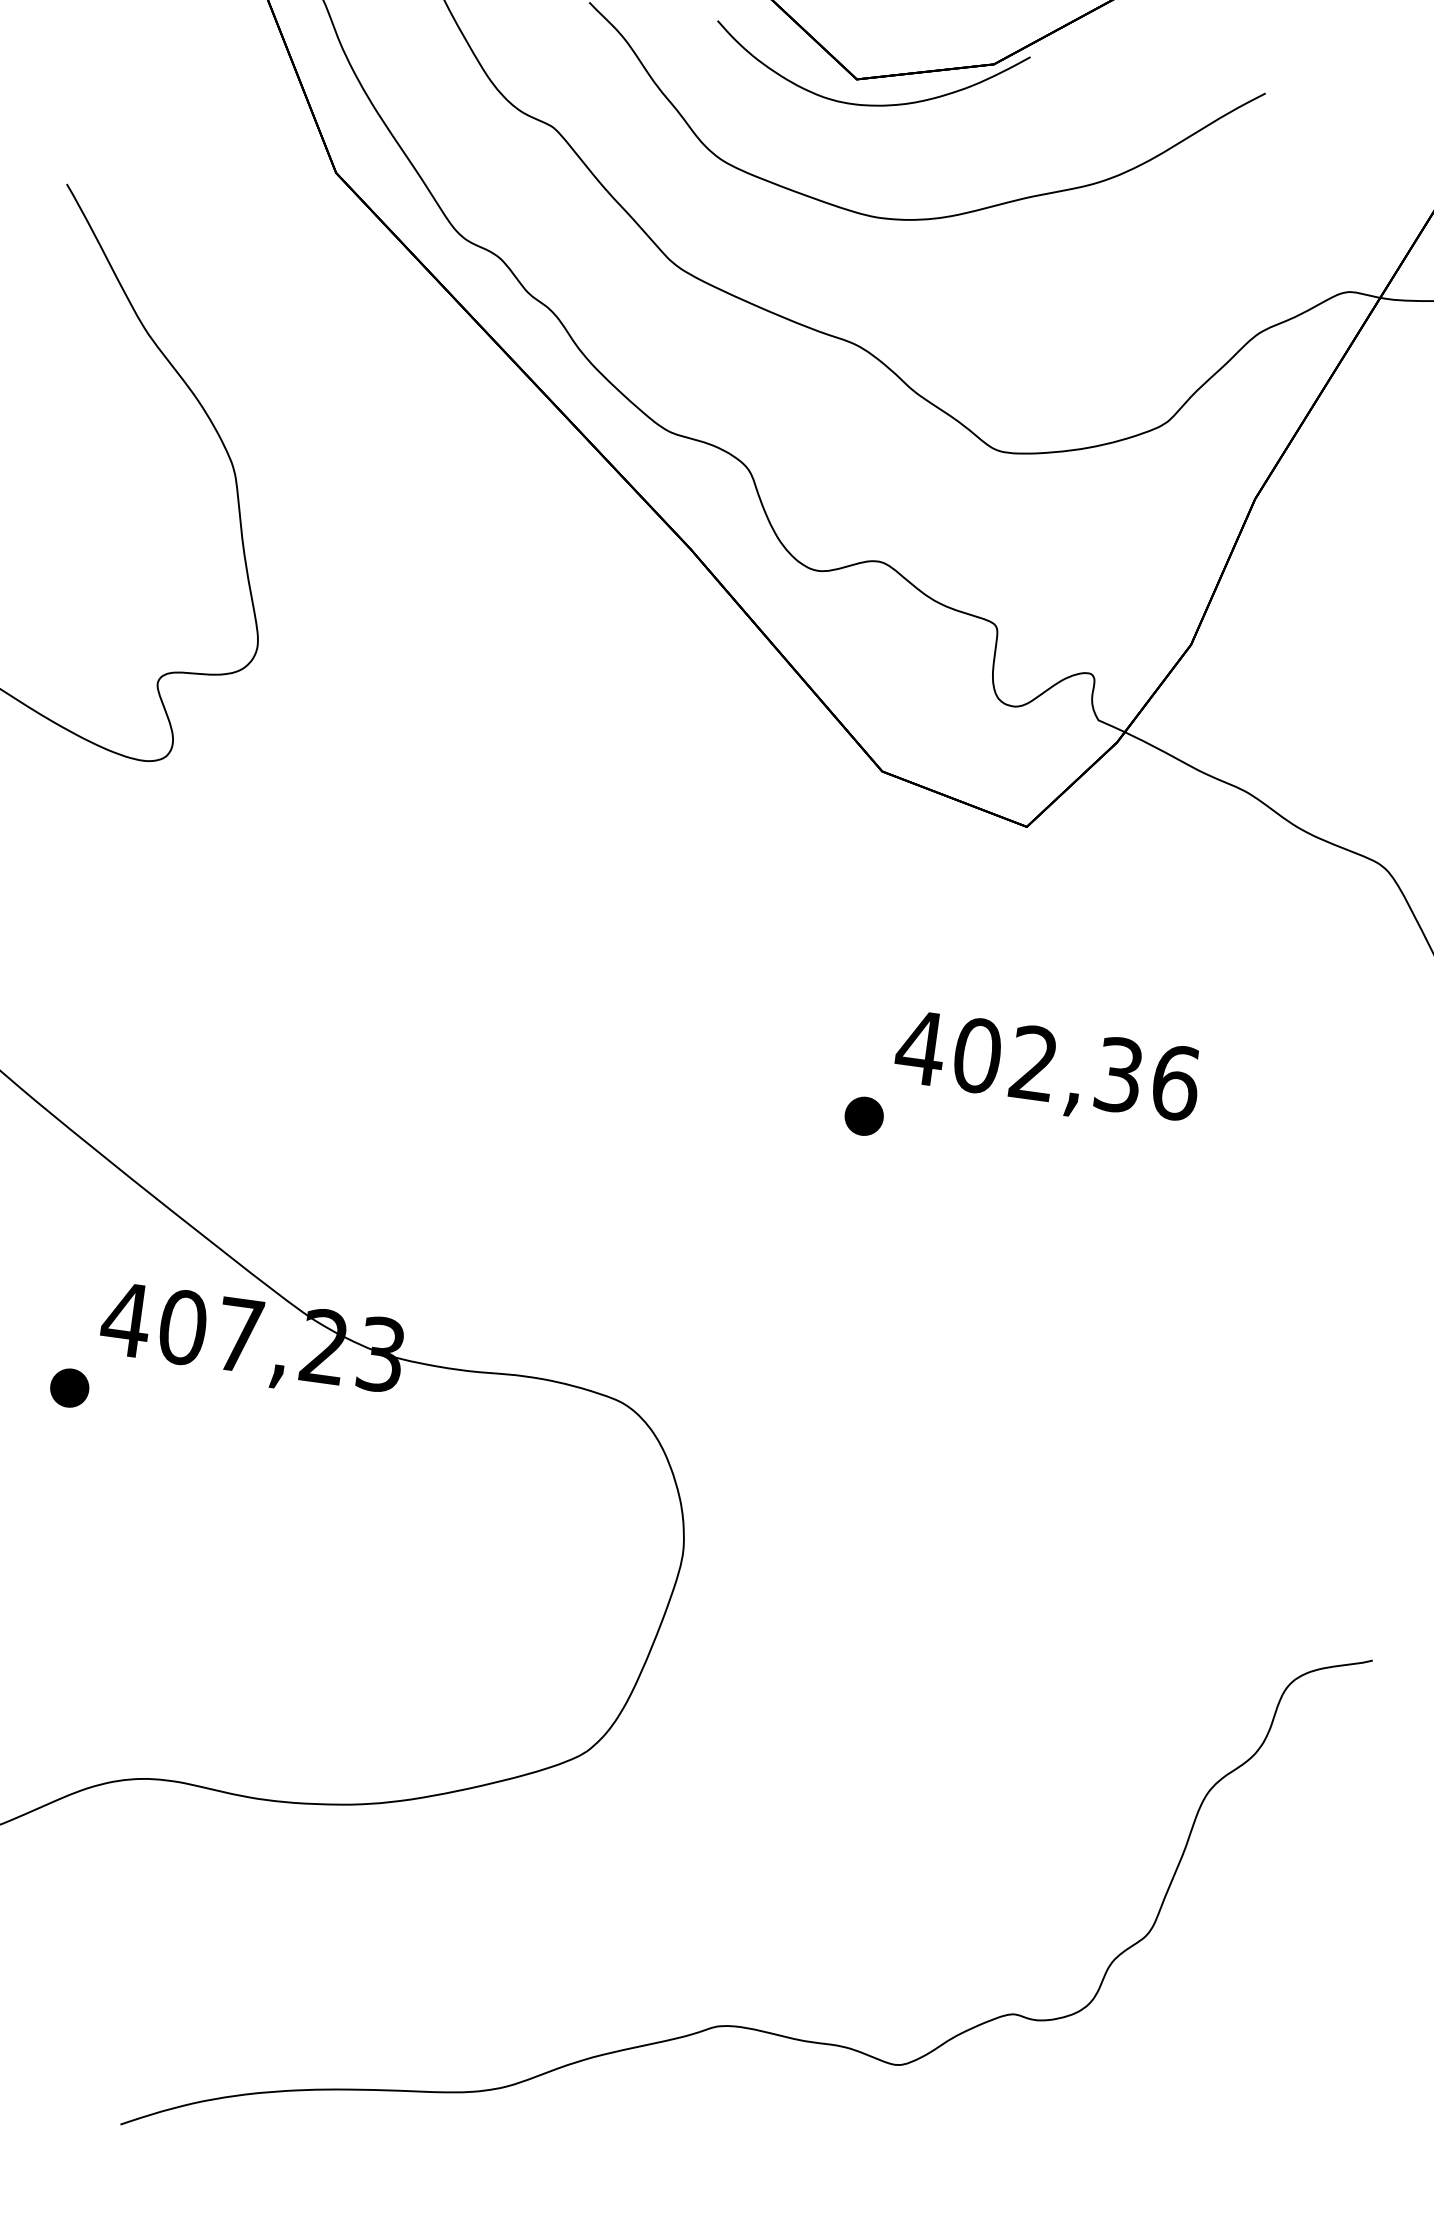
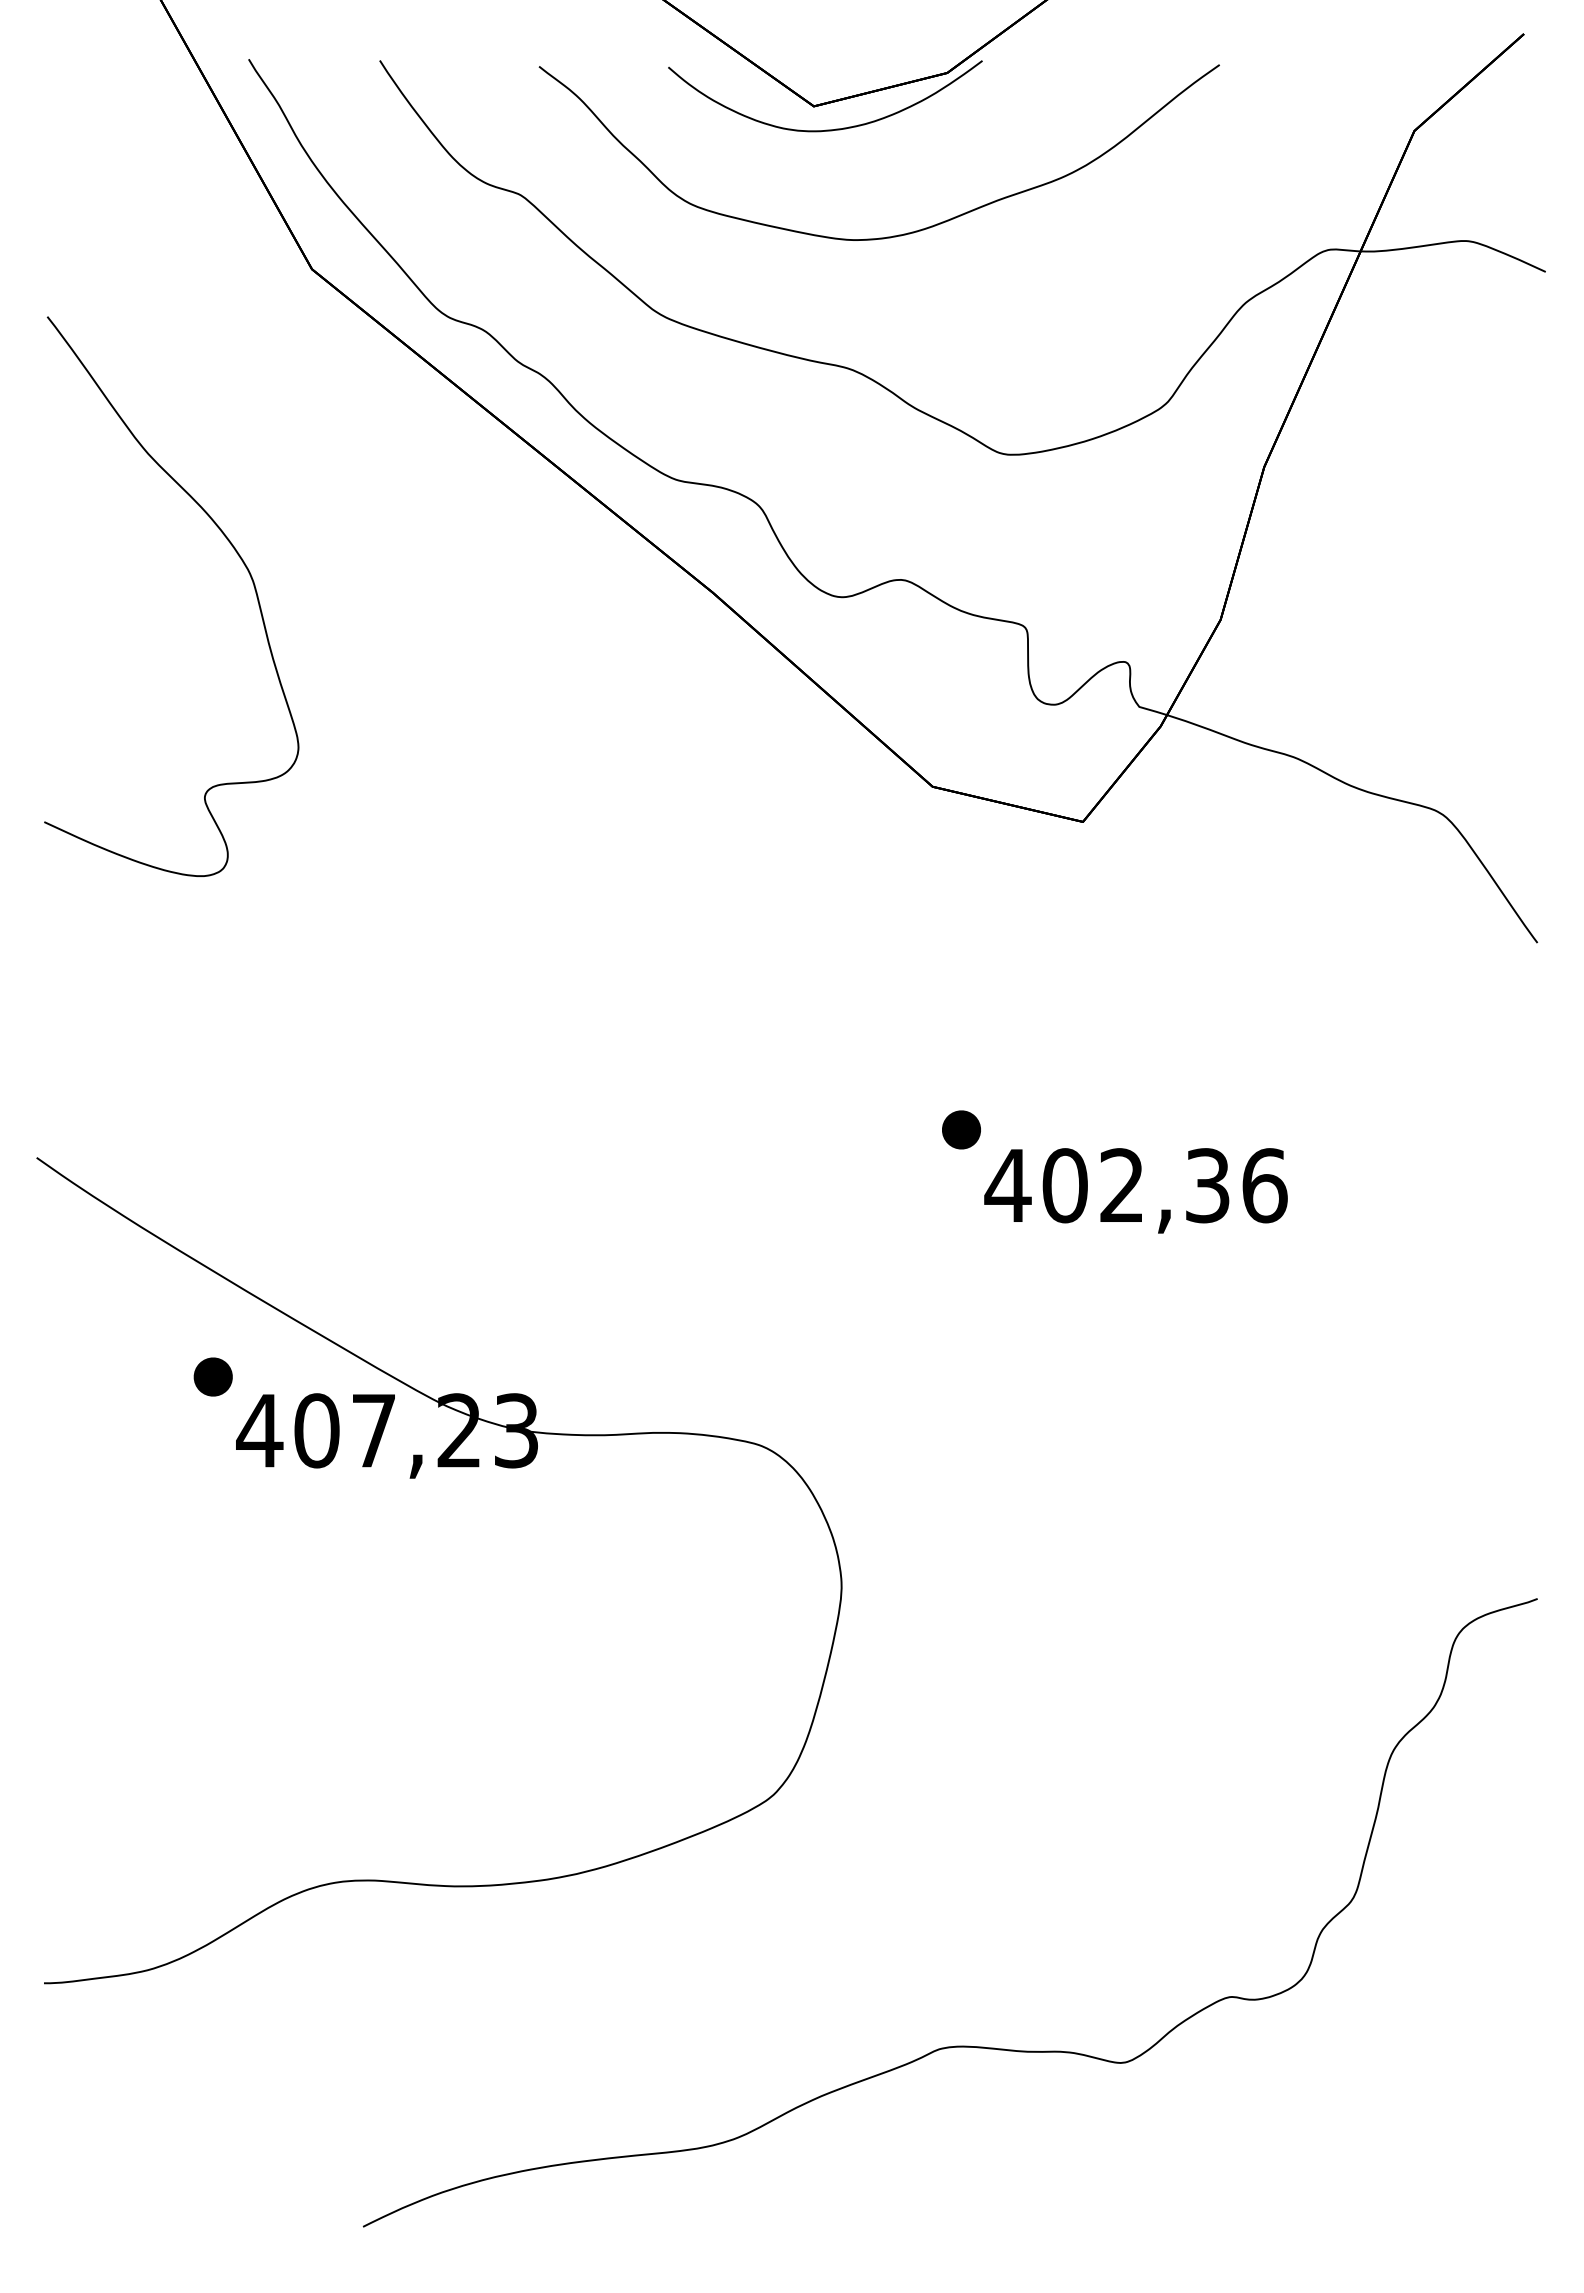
text: (1046, 1070) -> (1135, 1190), moved
part: (69, 1387) -> (212, 1376), moved

